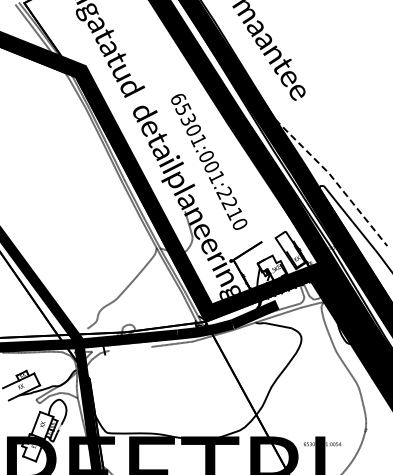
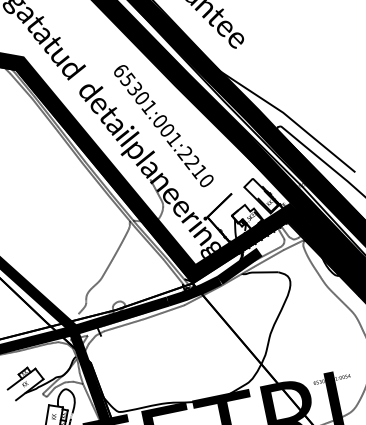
line: (334, 180) -> (290, 118), dashed -> solid
line: (130, 348) -> (124, 324), added

